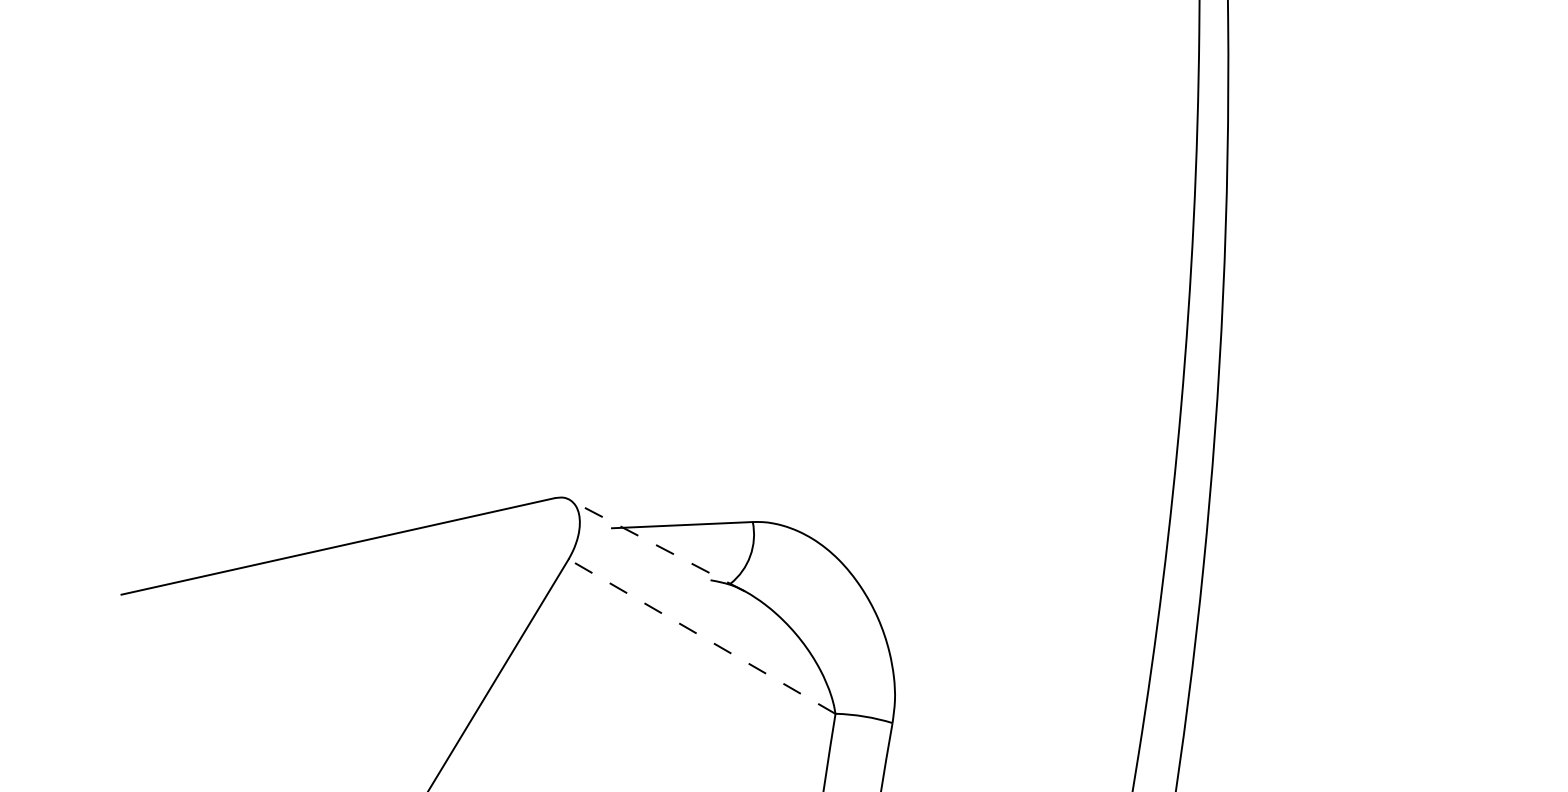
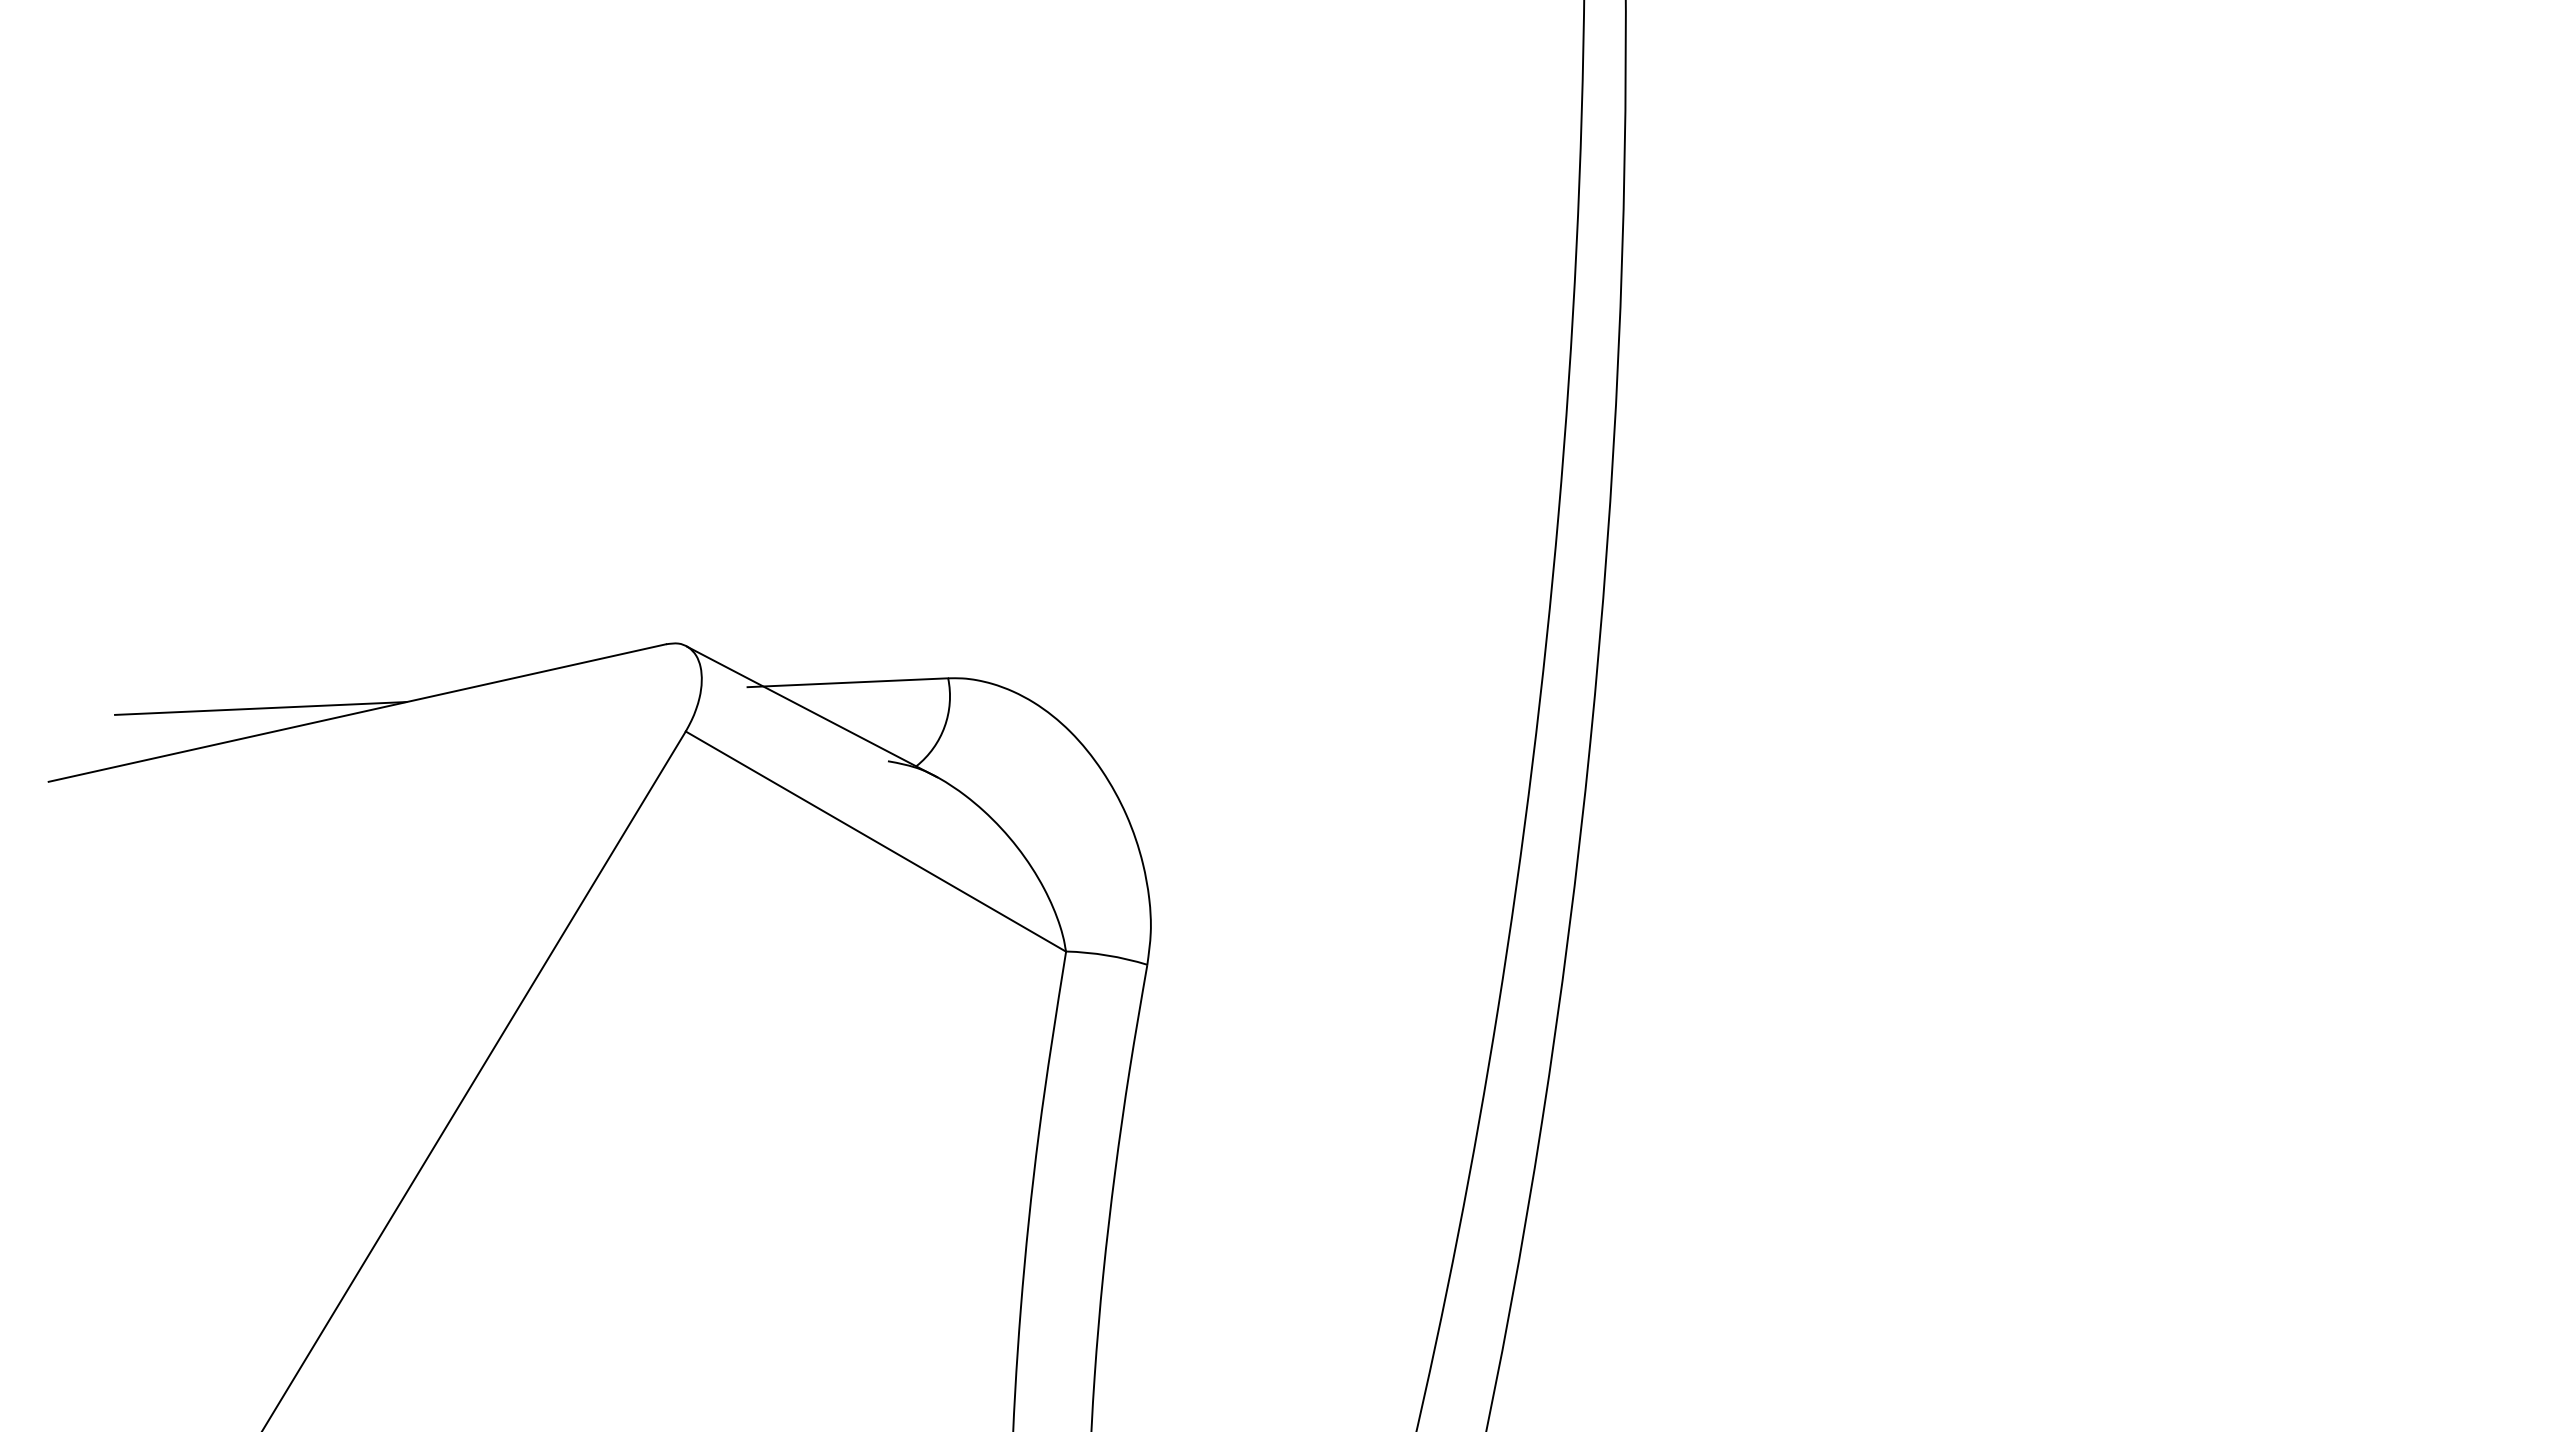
line: (270, 543) -> (260, 708), added
line: (656, 545) -> (811, 711), dashed -> solid
line: (701, 636) -> (875, 841), dashed -> solid

